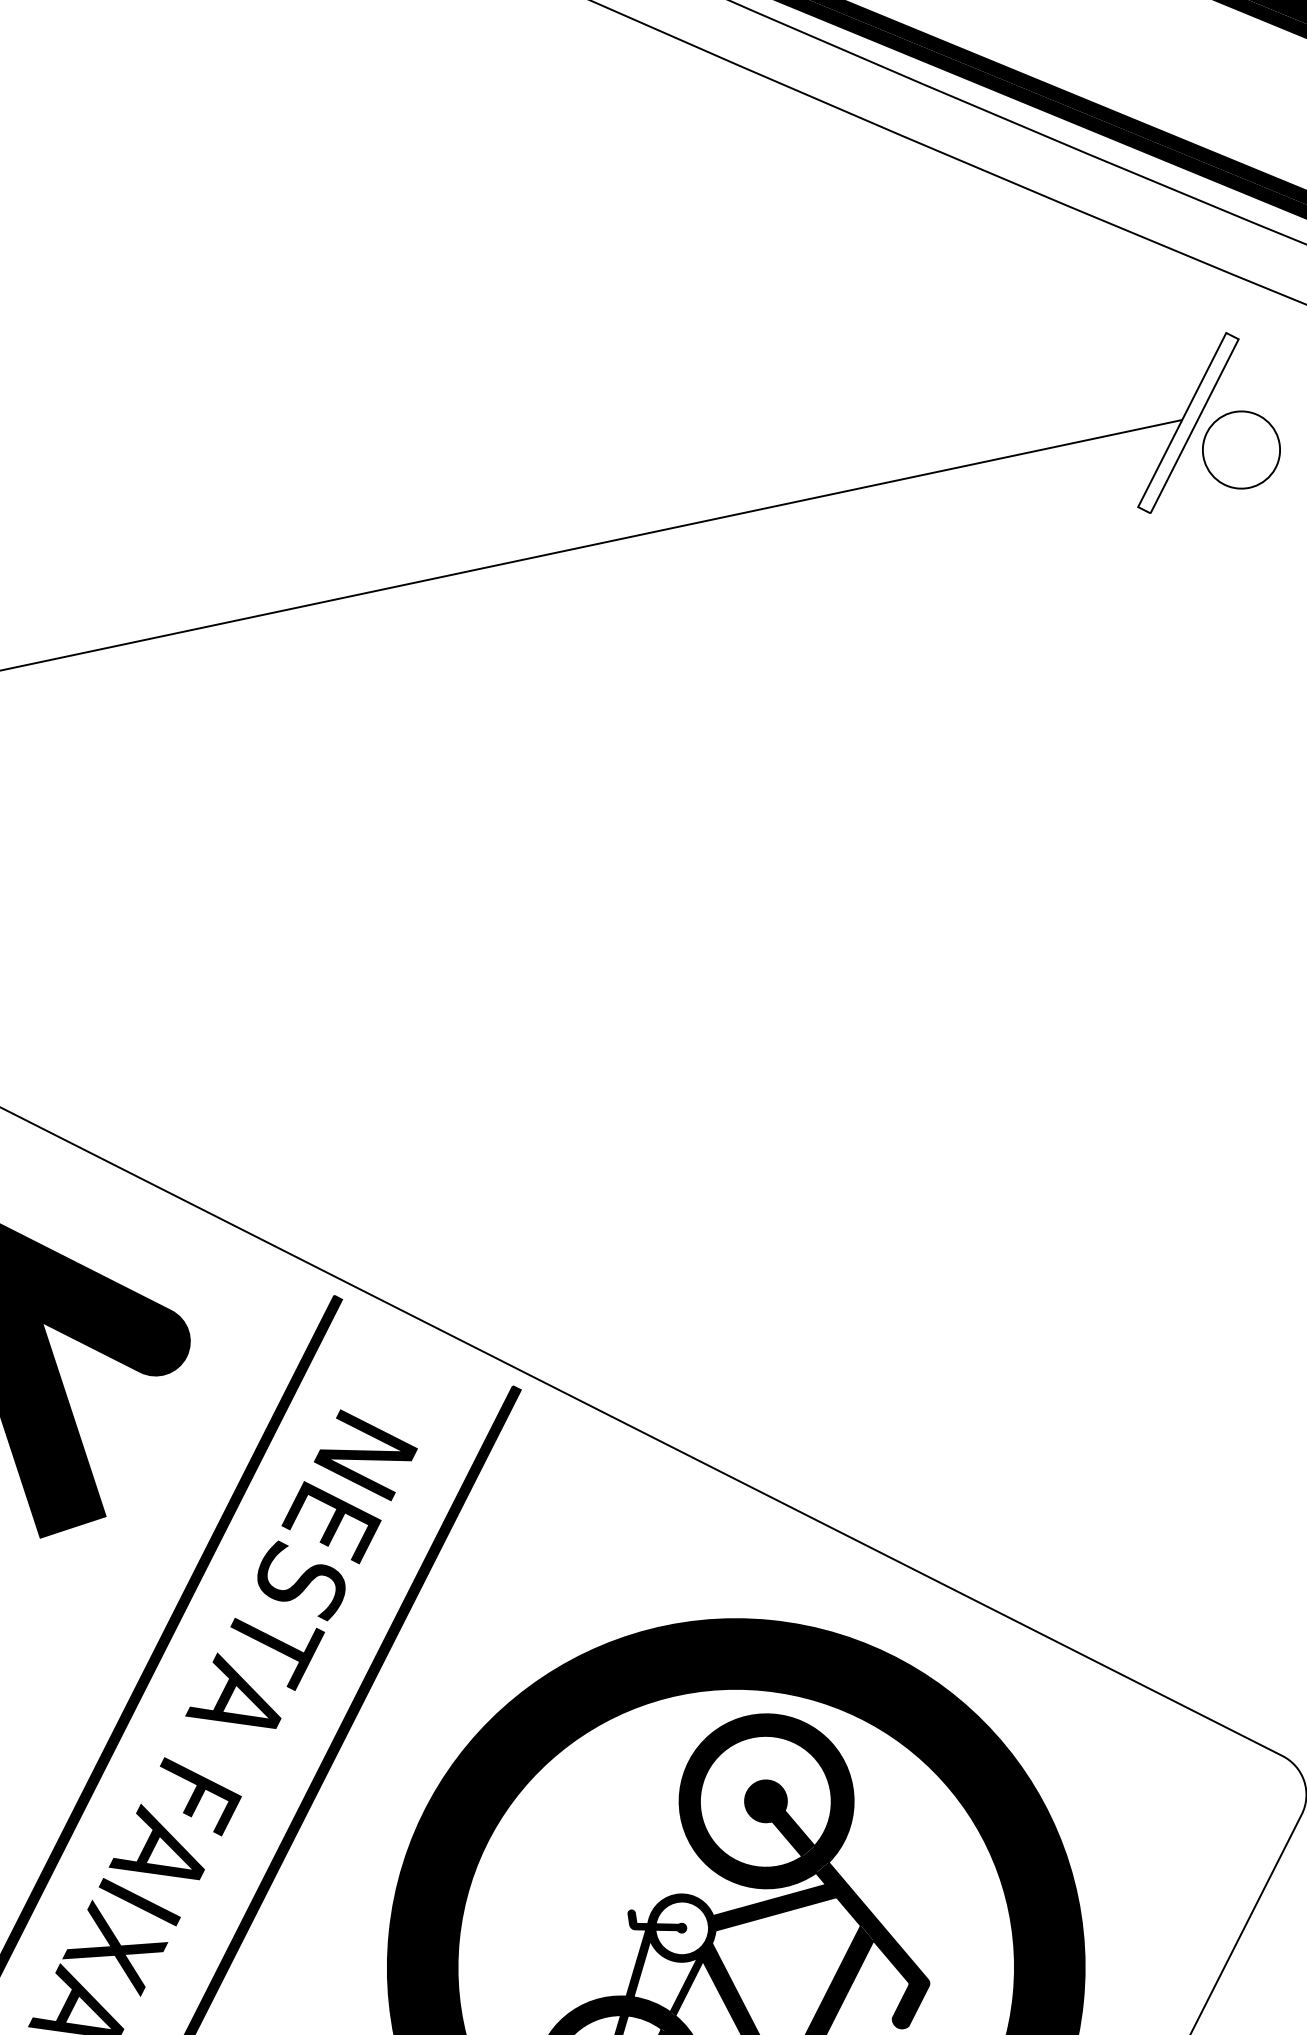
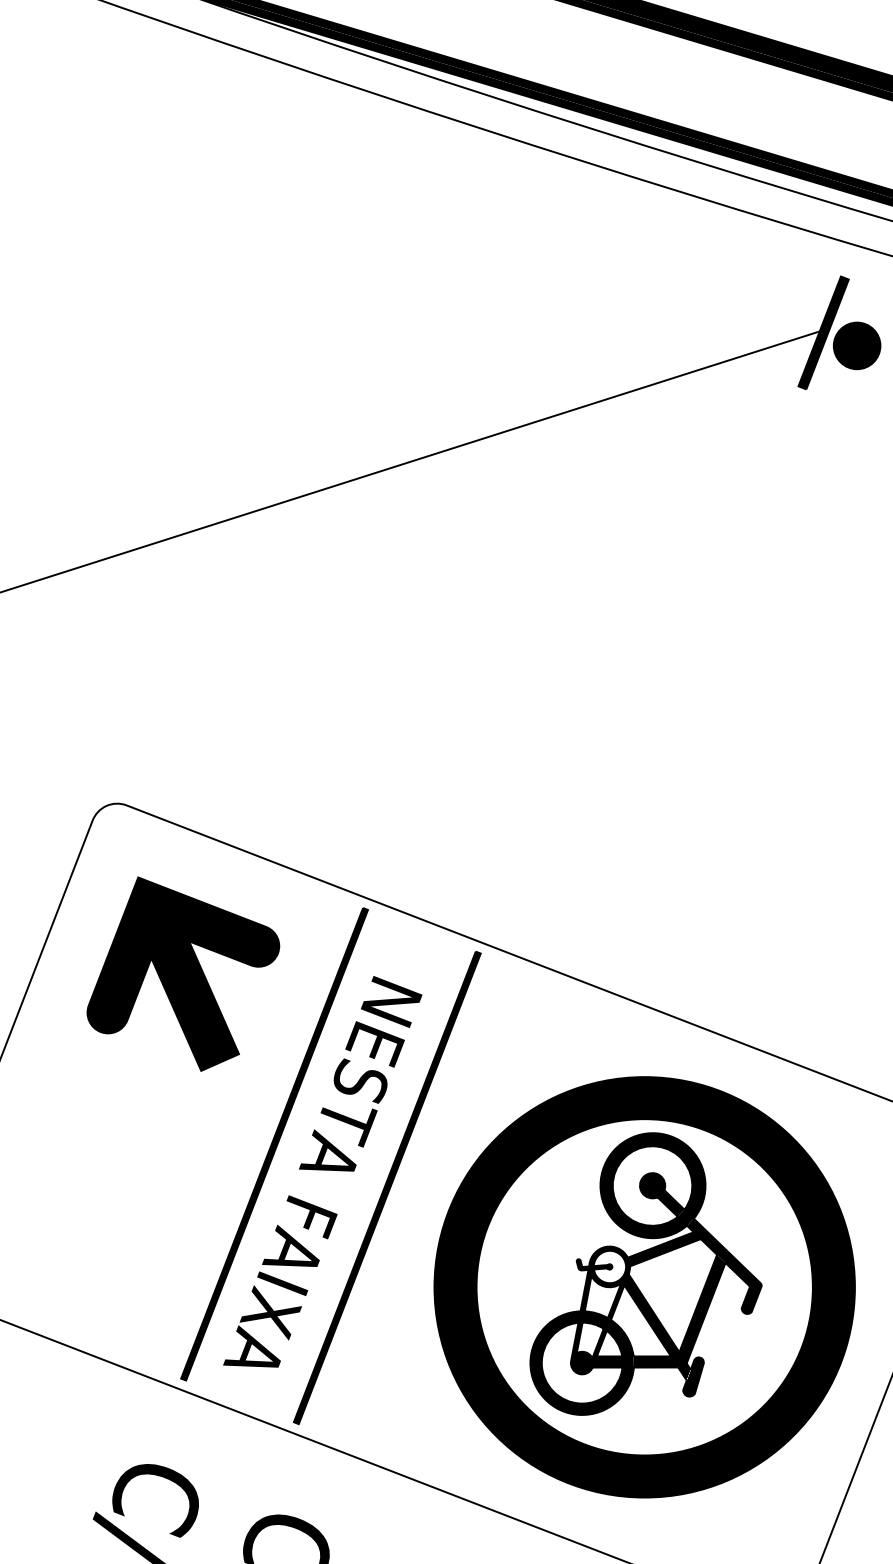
fill: (1188, 422) -> (823, 332), added
fill: (1240, 449) -> (856, 345), added

